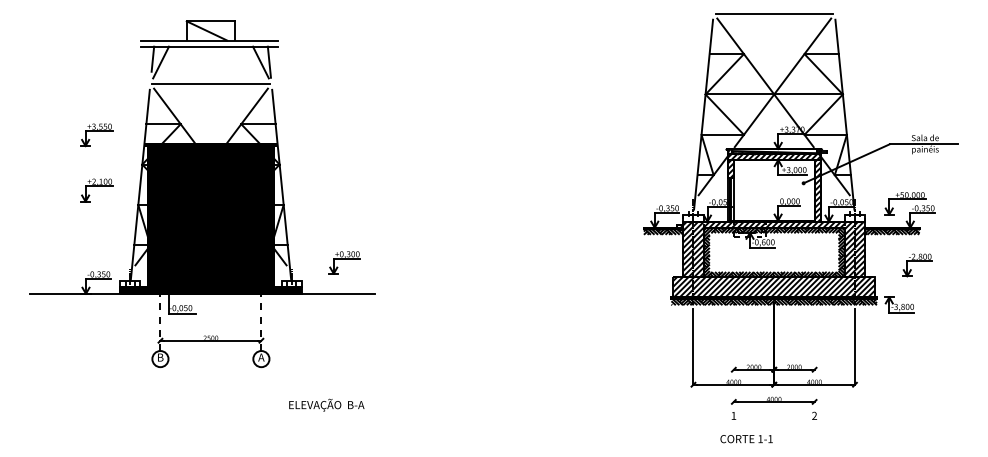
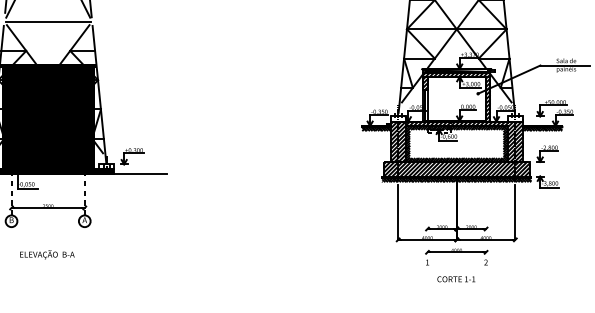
part: (344, 262) -> (132, 156), moved
part: (917, 265) -> (547, 154), moved
text: (326, 404) -> (47, 254), moved
text: (746, 439) -> (456, 279), moved

